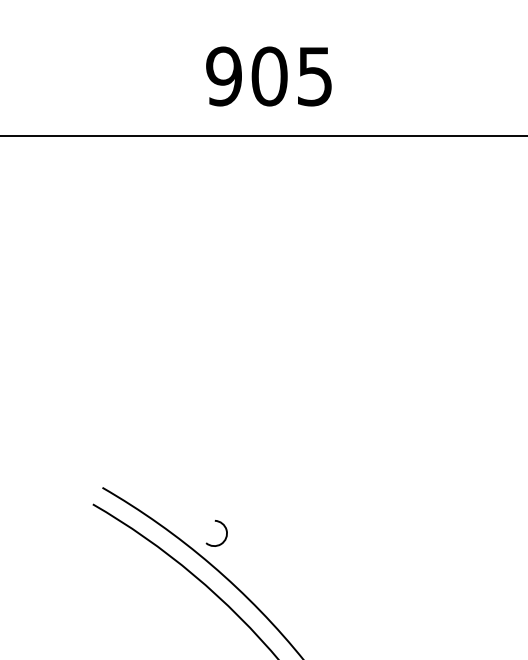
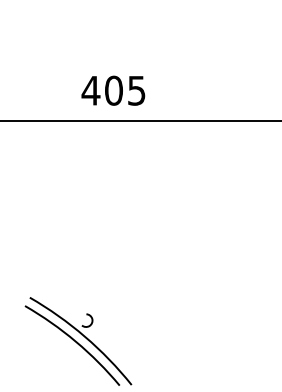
text: (222, 75) -> (90, 90), 905 -> 405

